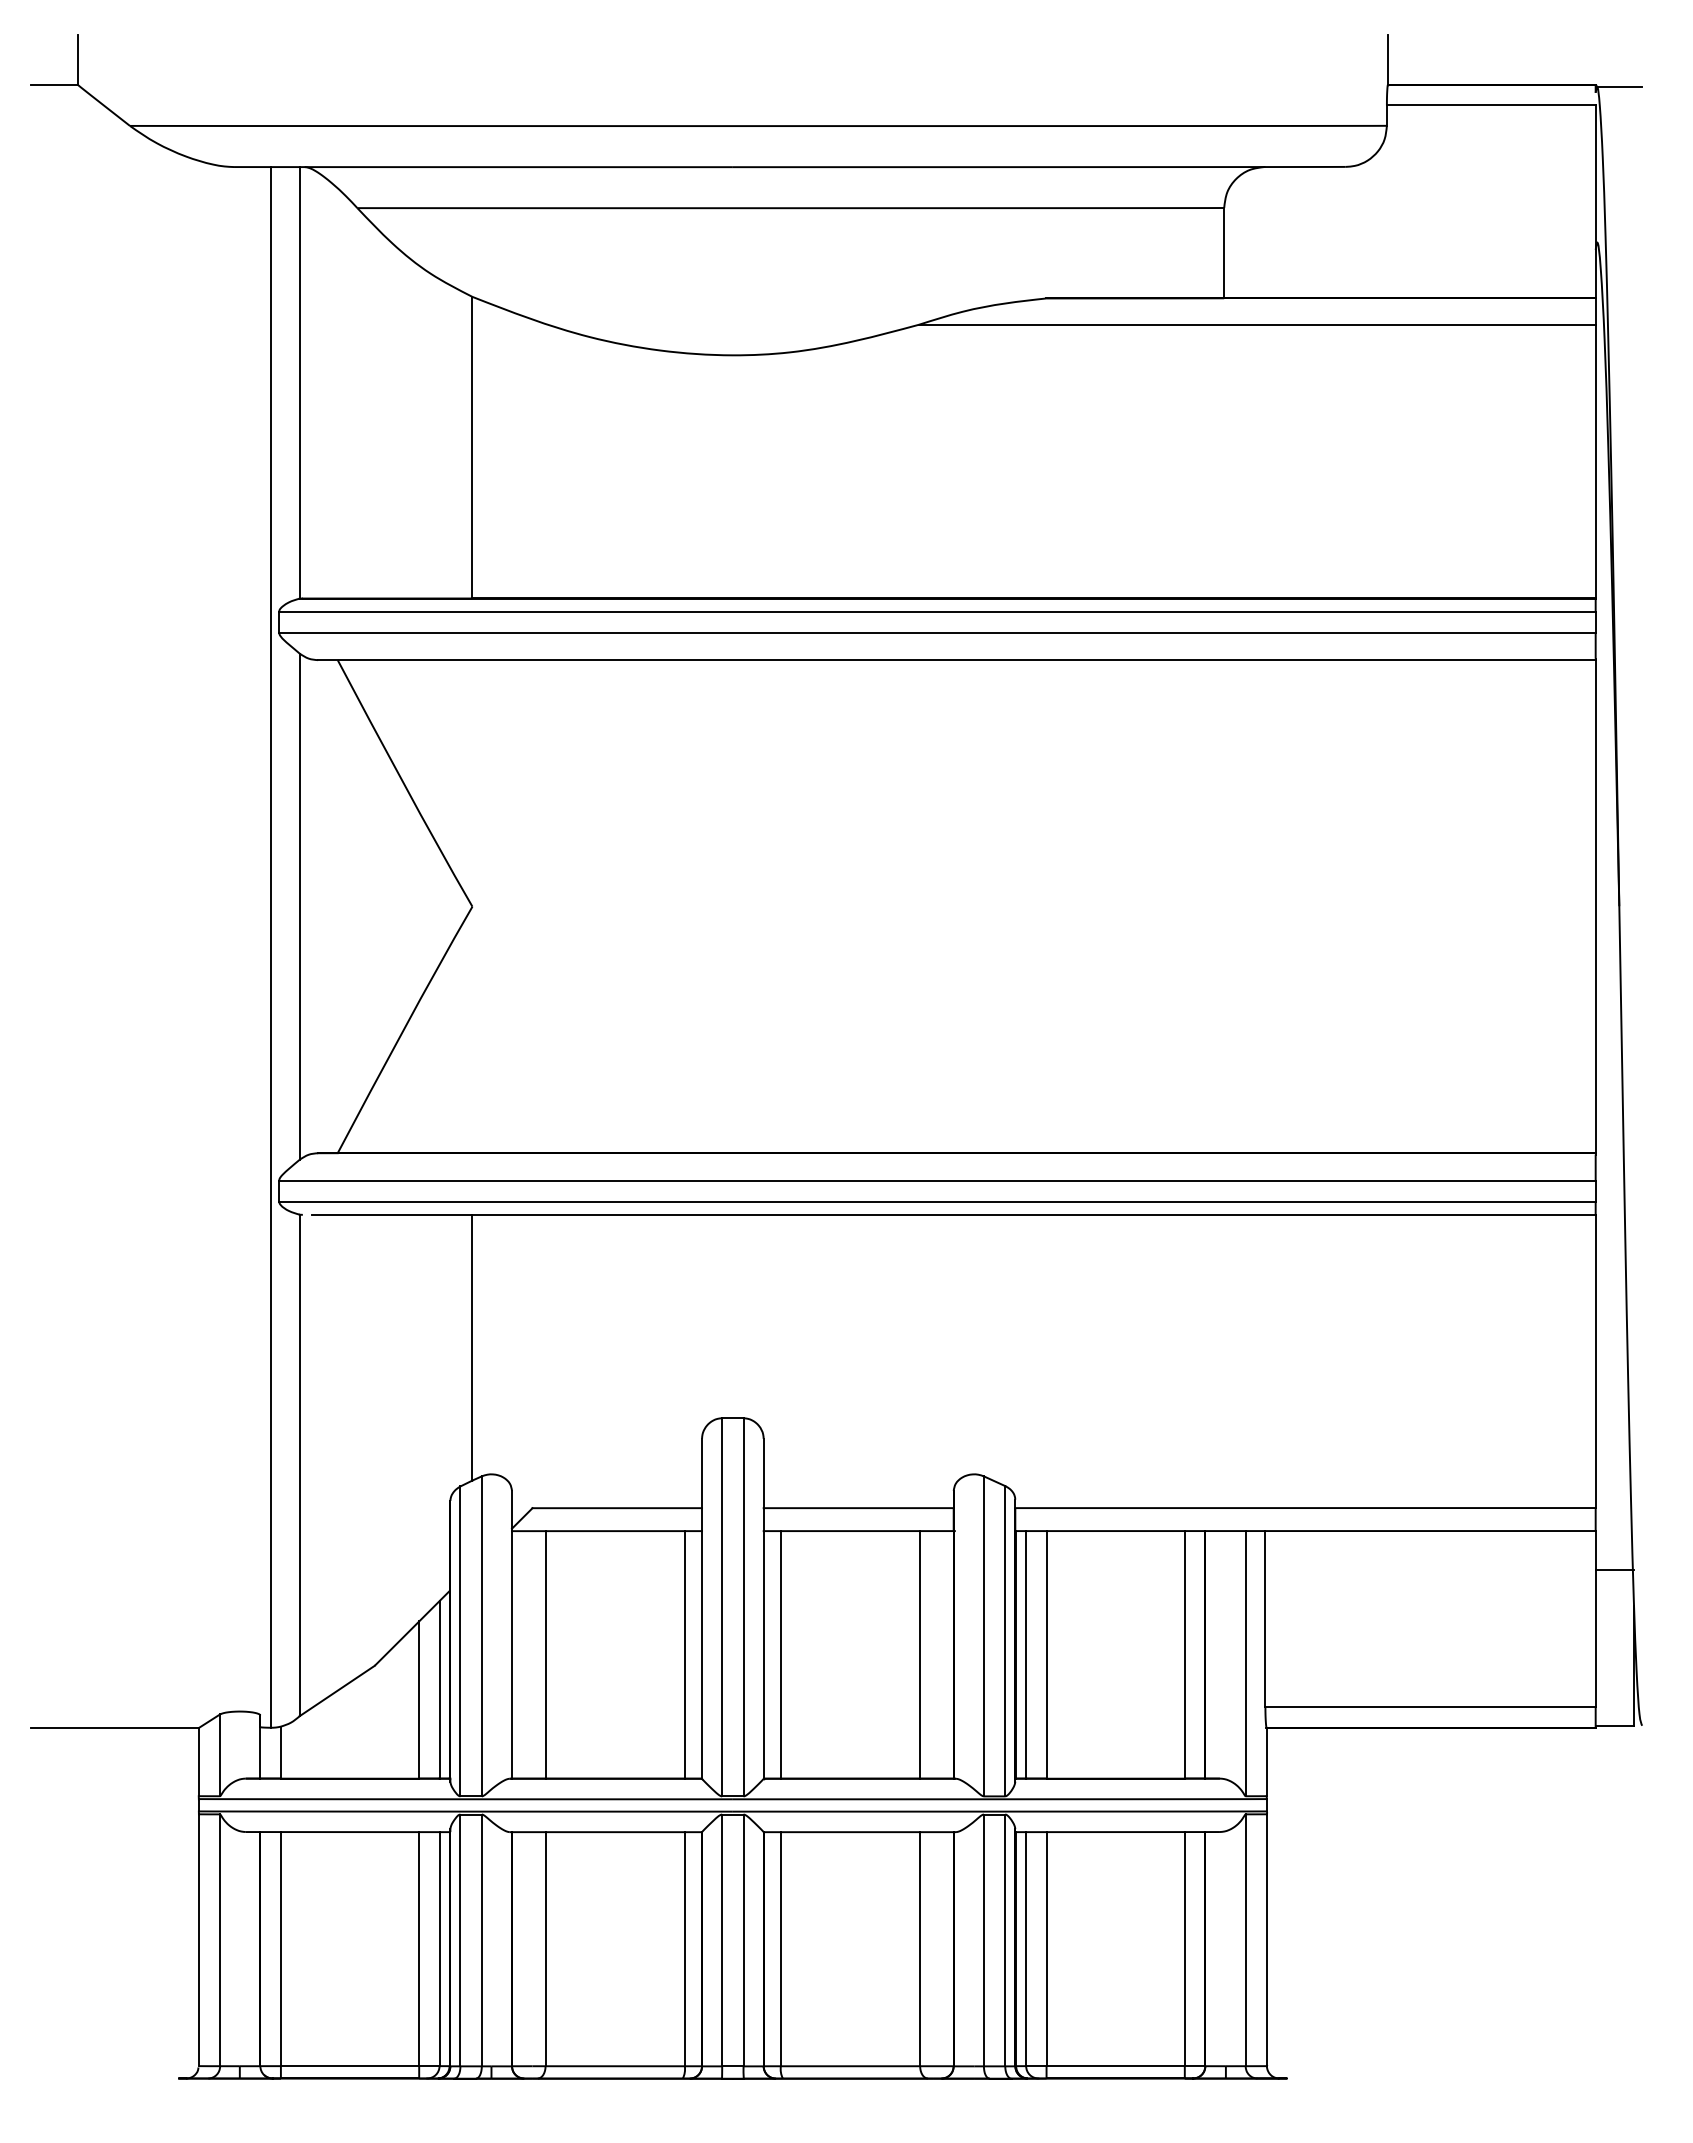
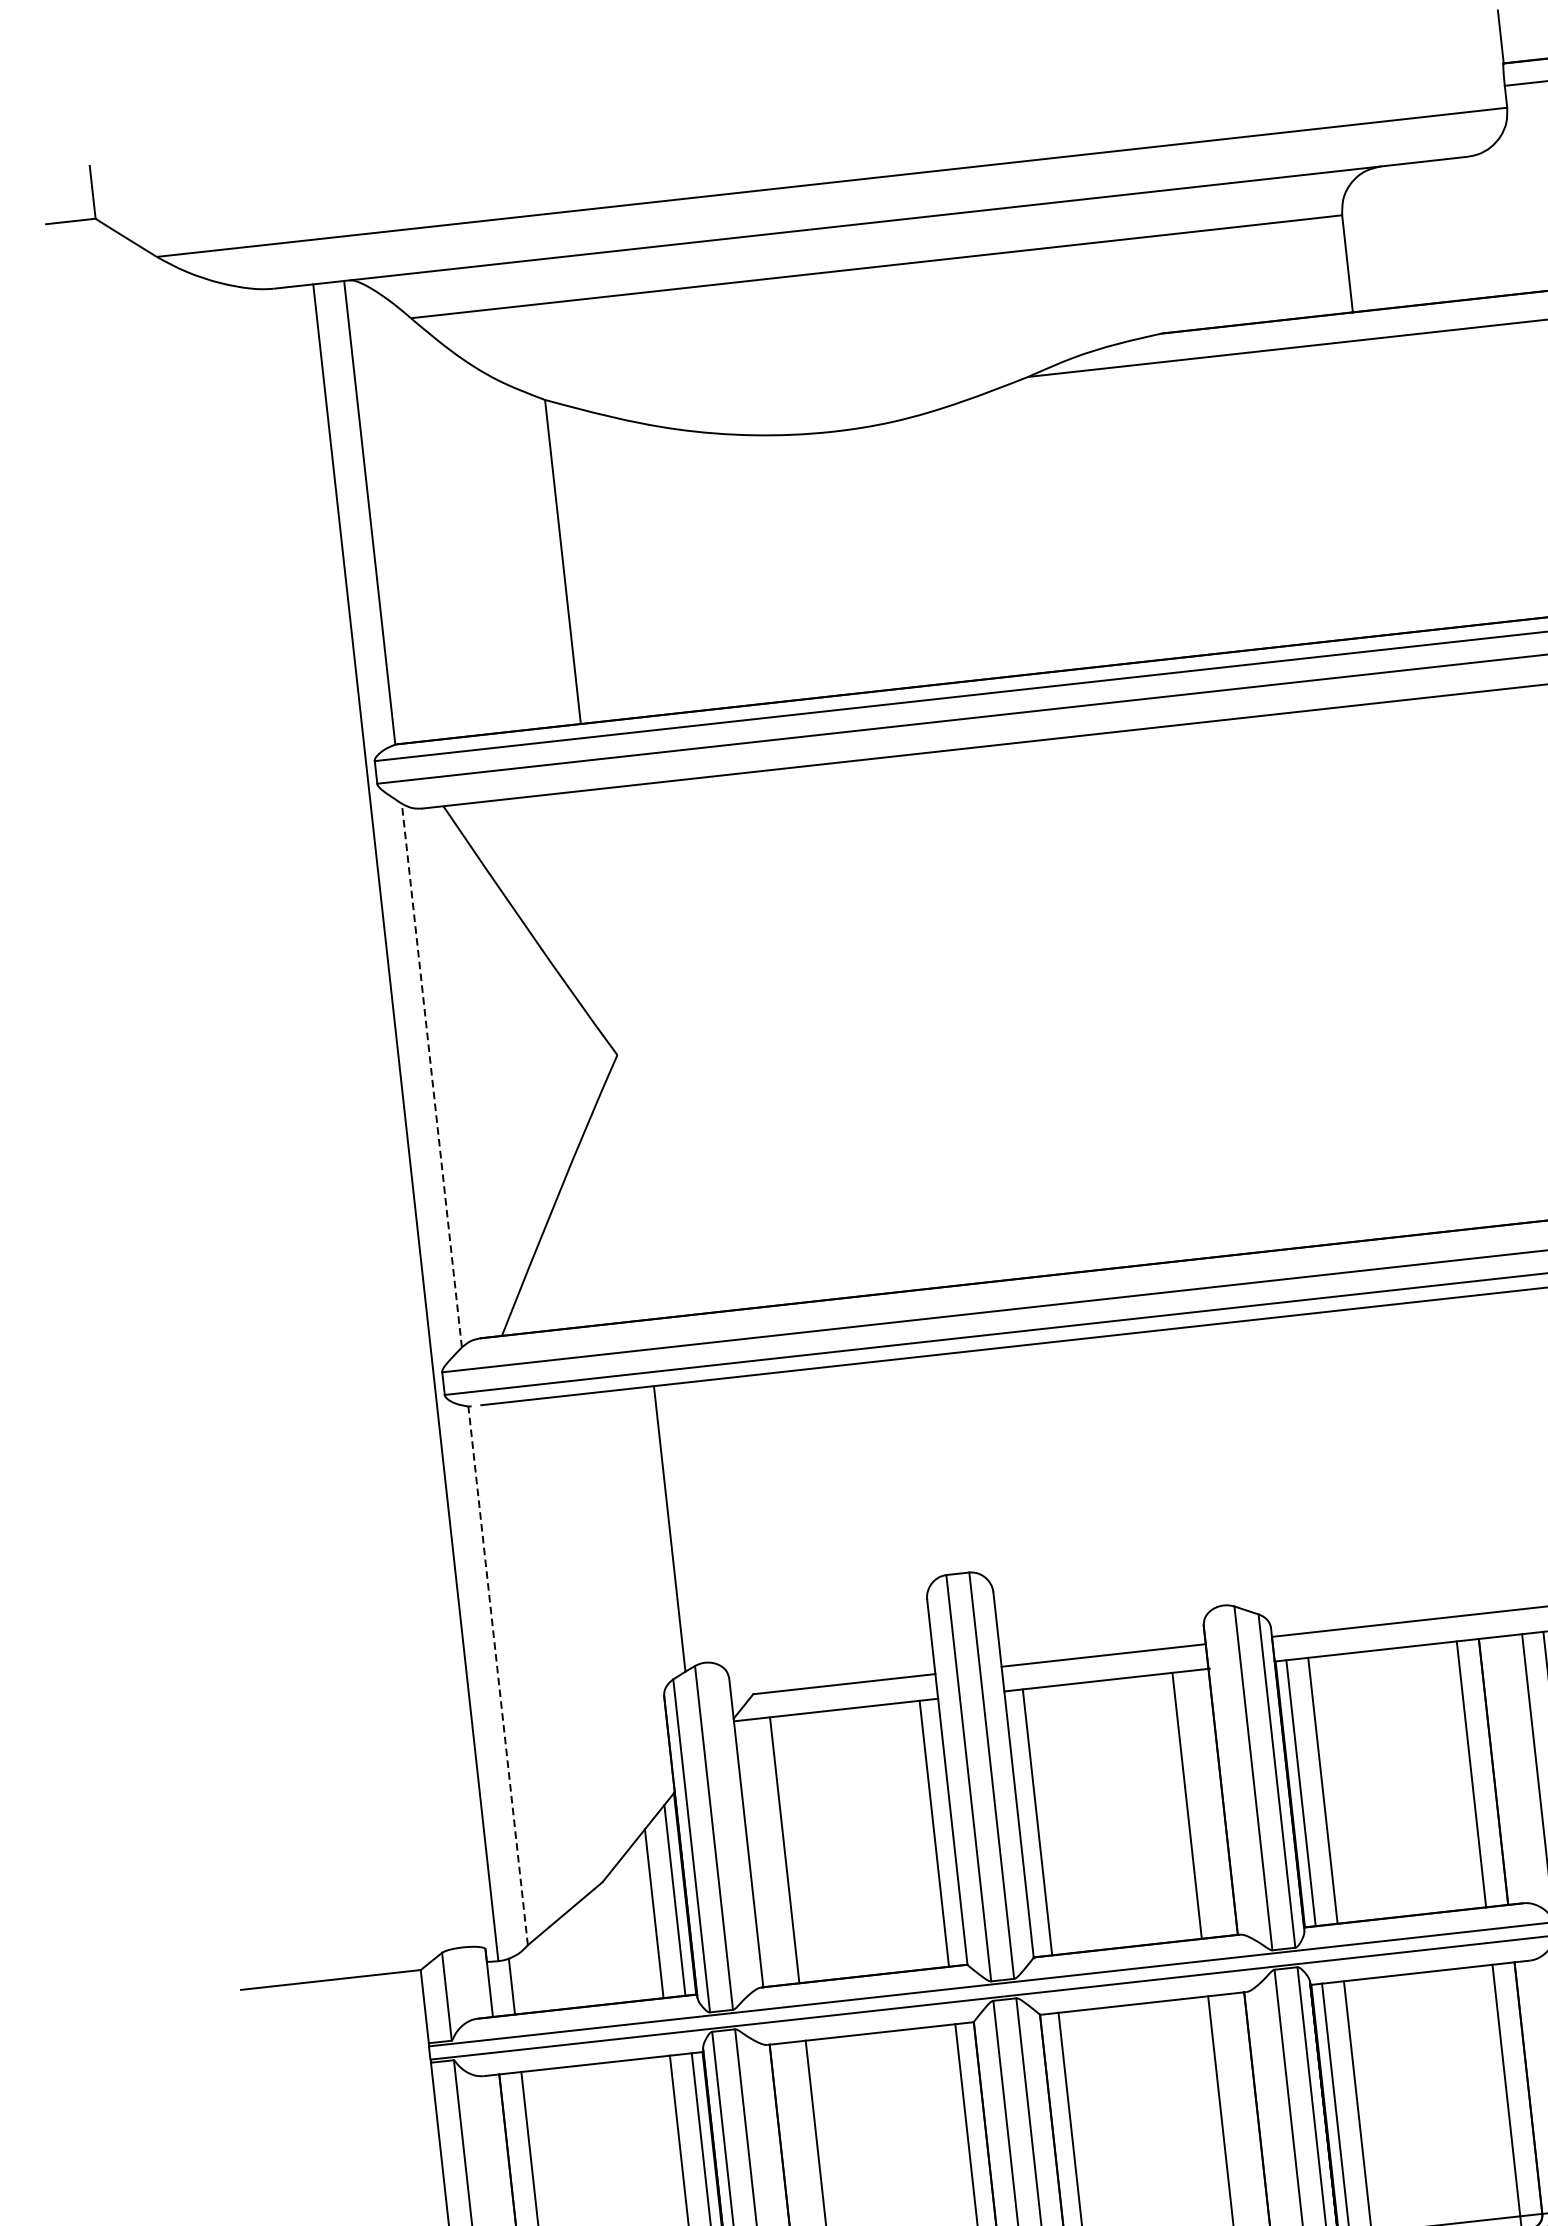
line: (299, 906) -> (431, 1075), solid -> dashed
line: (299, 1465) -> (497, 1675), solid -> dashed

